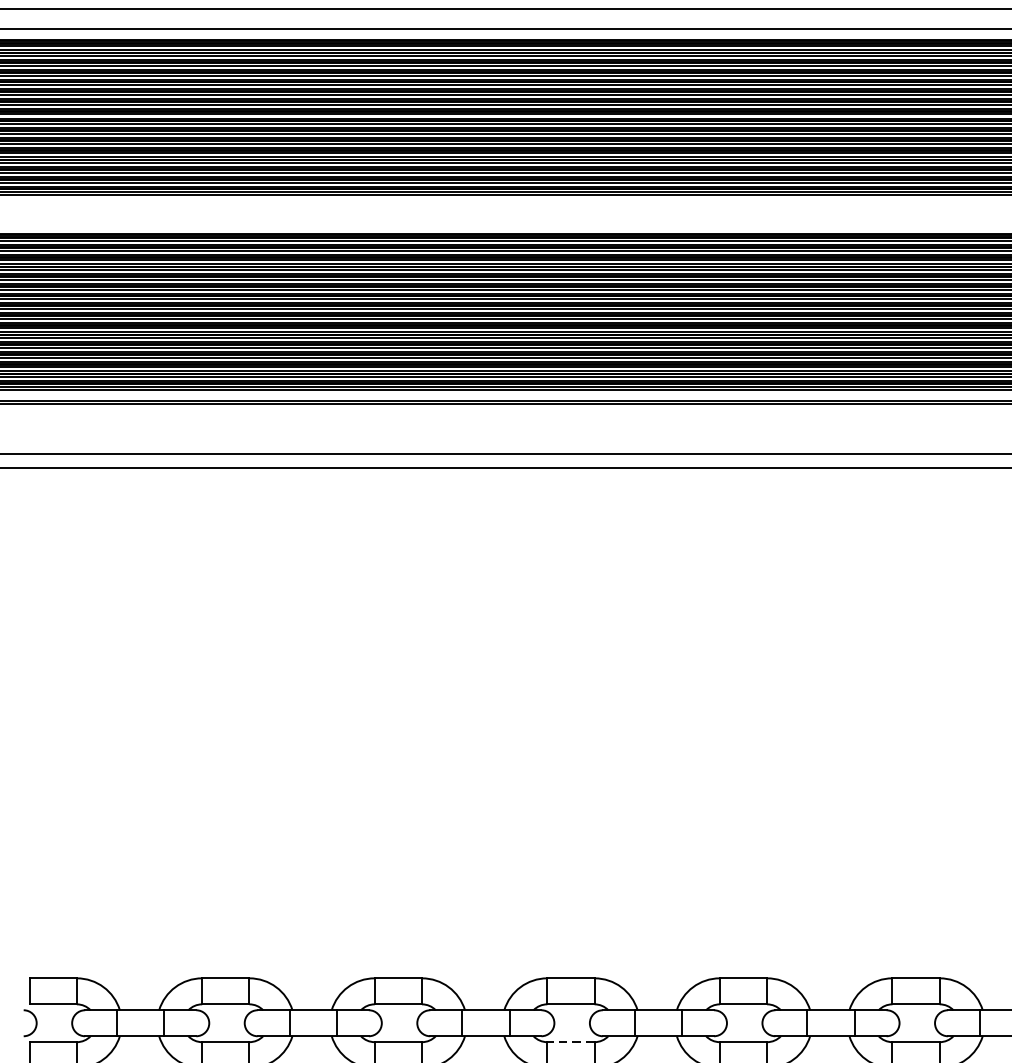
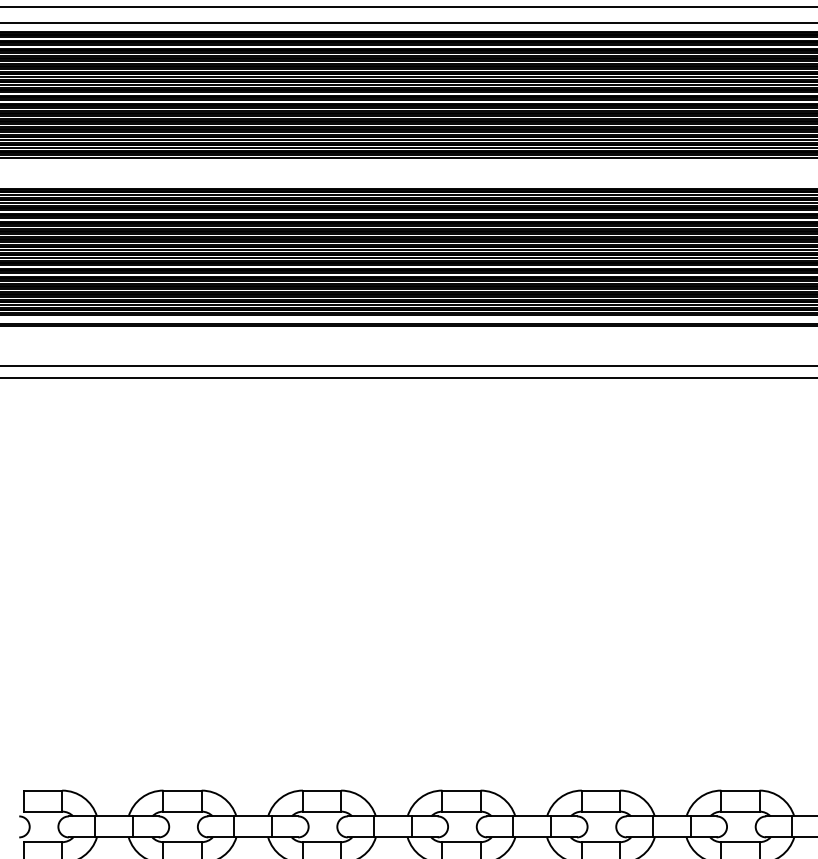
line: (570, 1042) -> (461, 842), dashed -> solid

